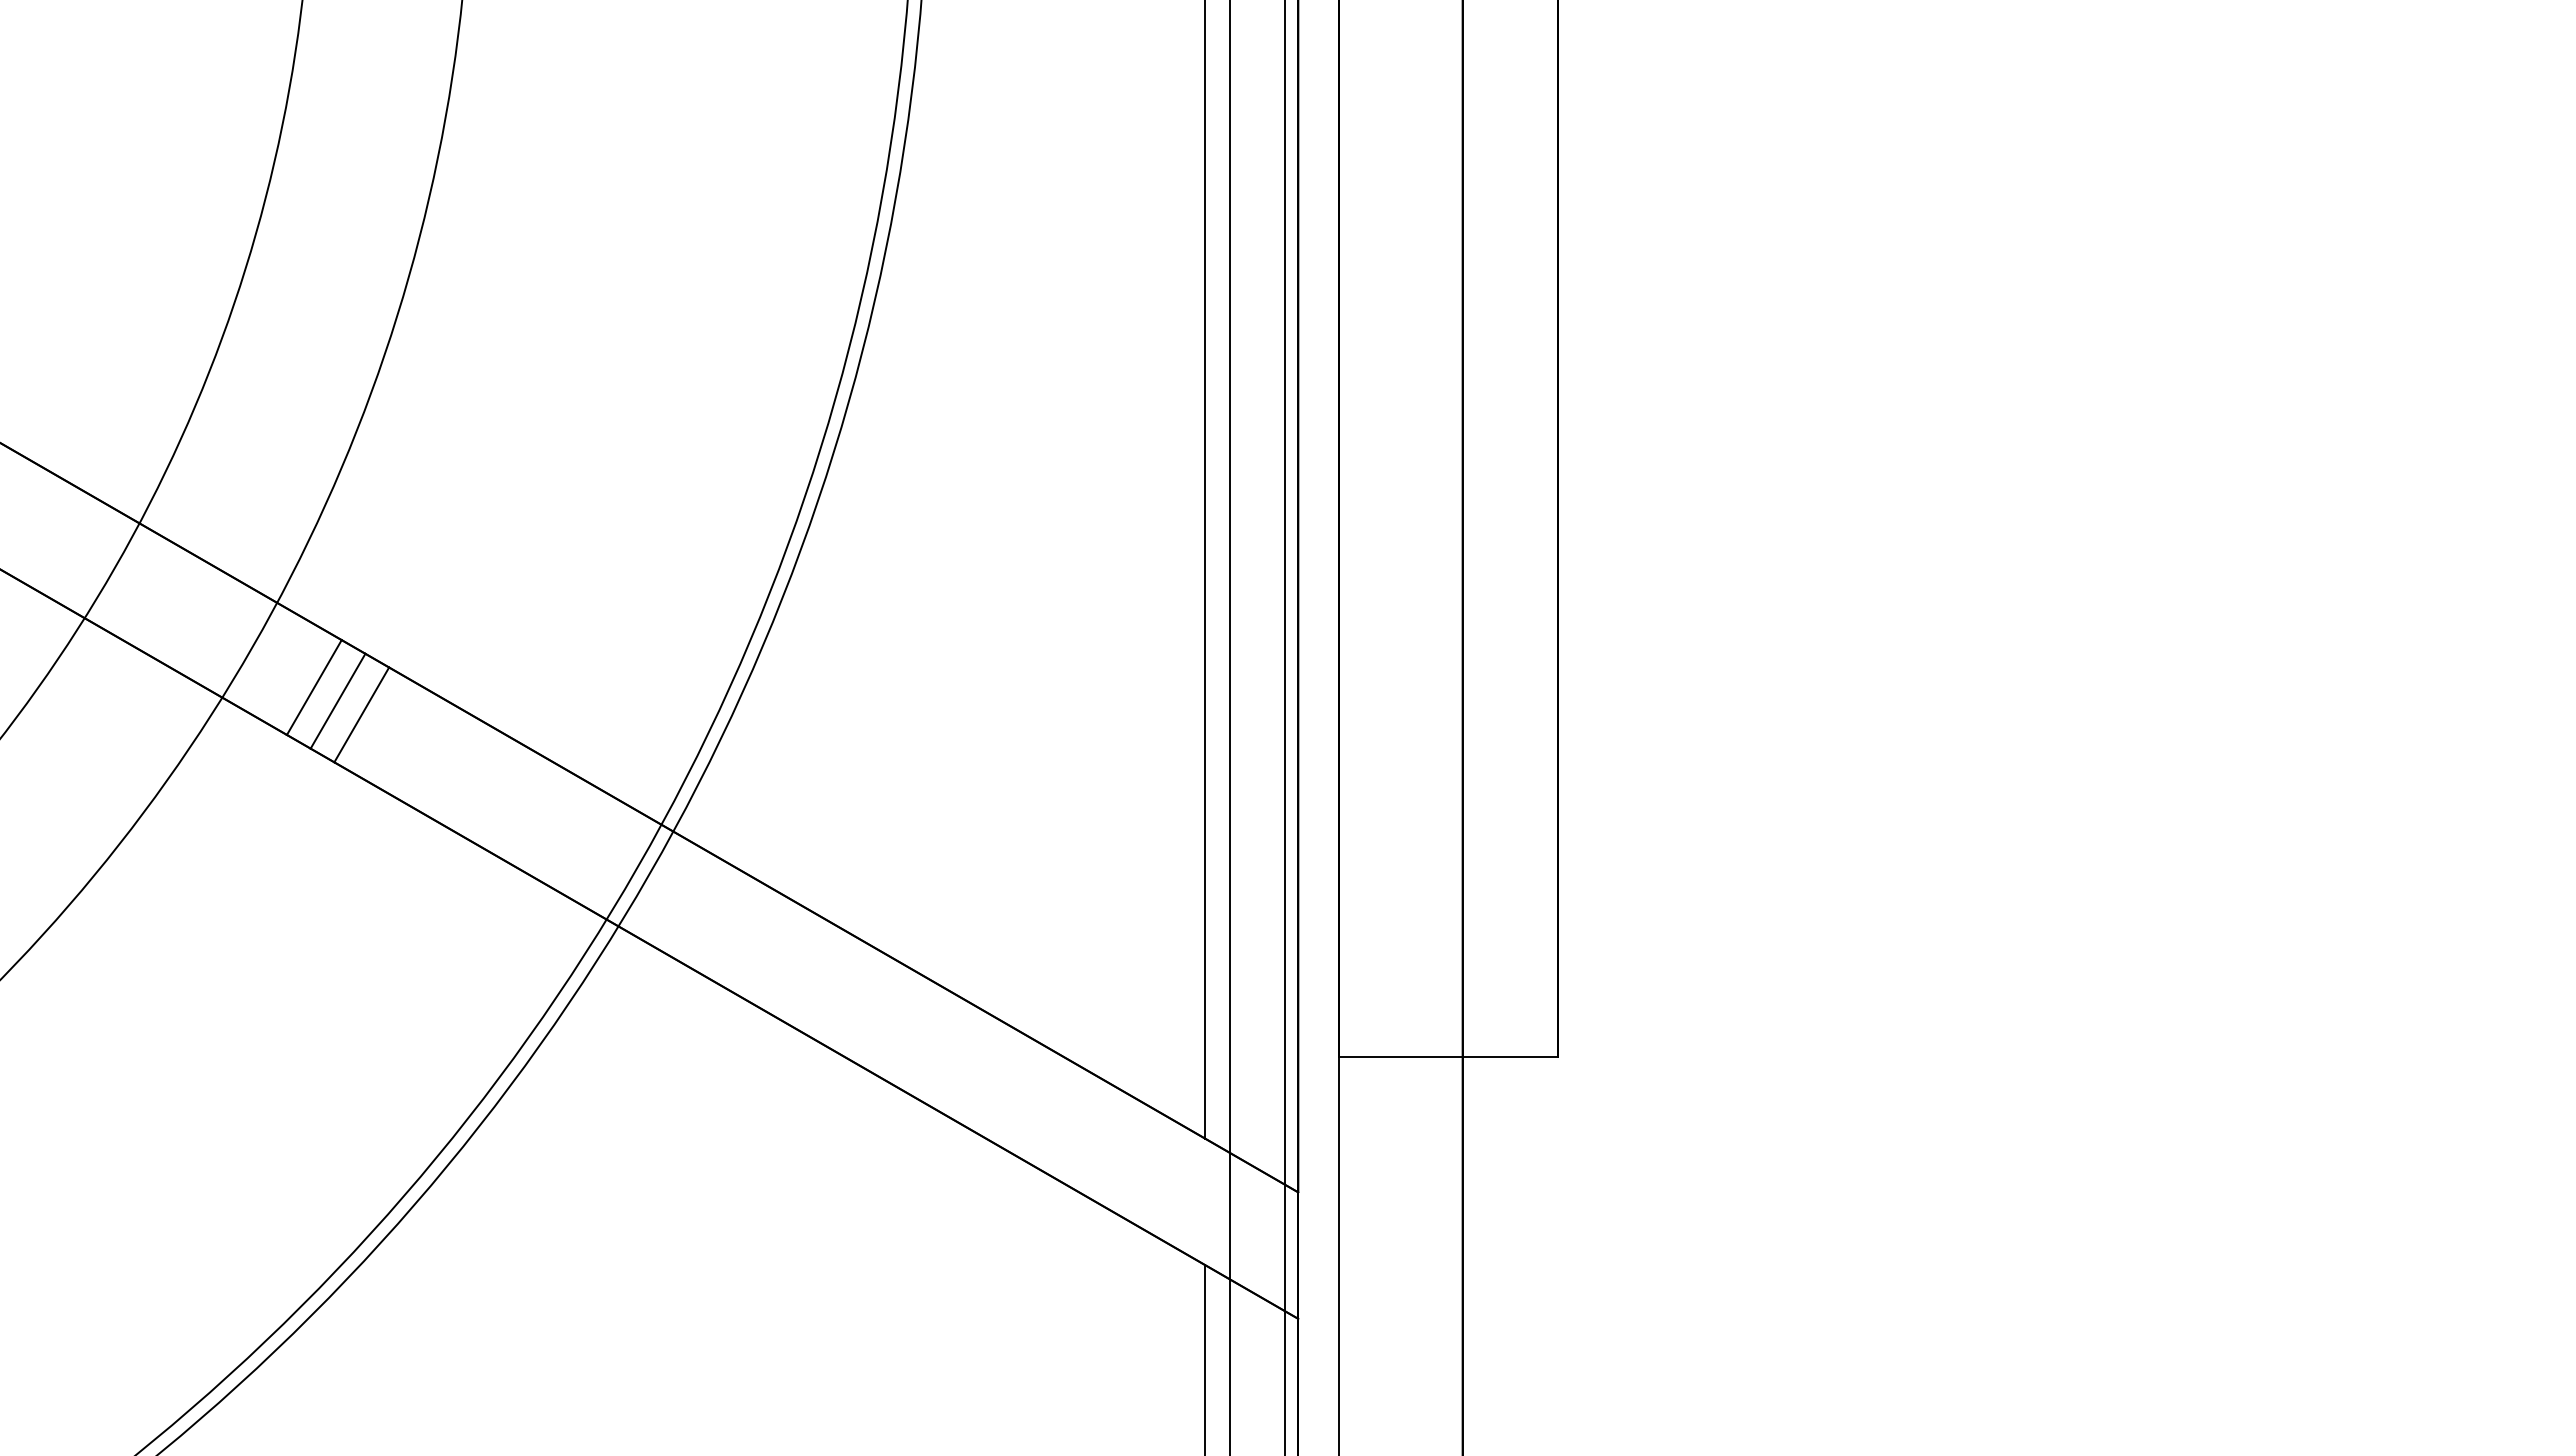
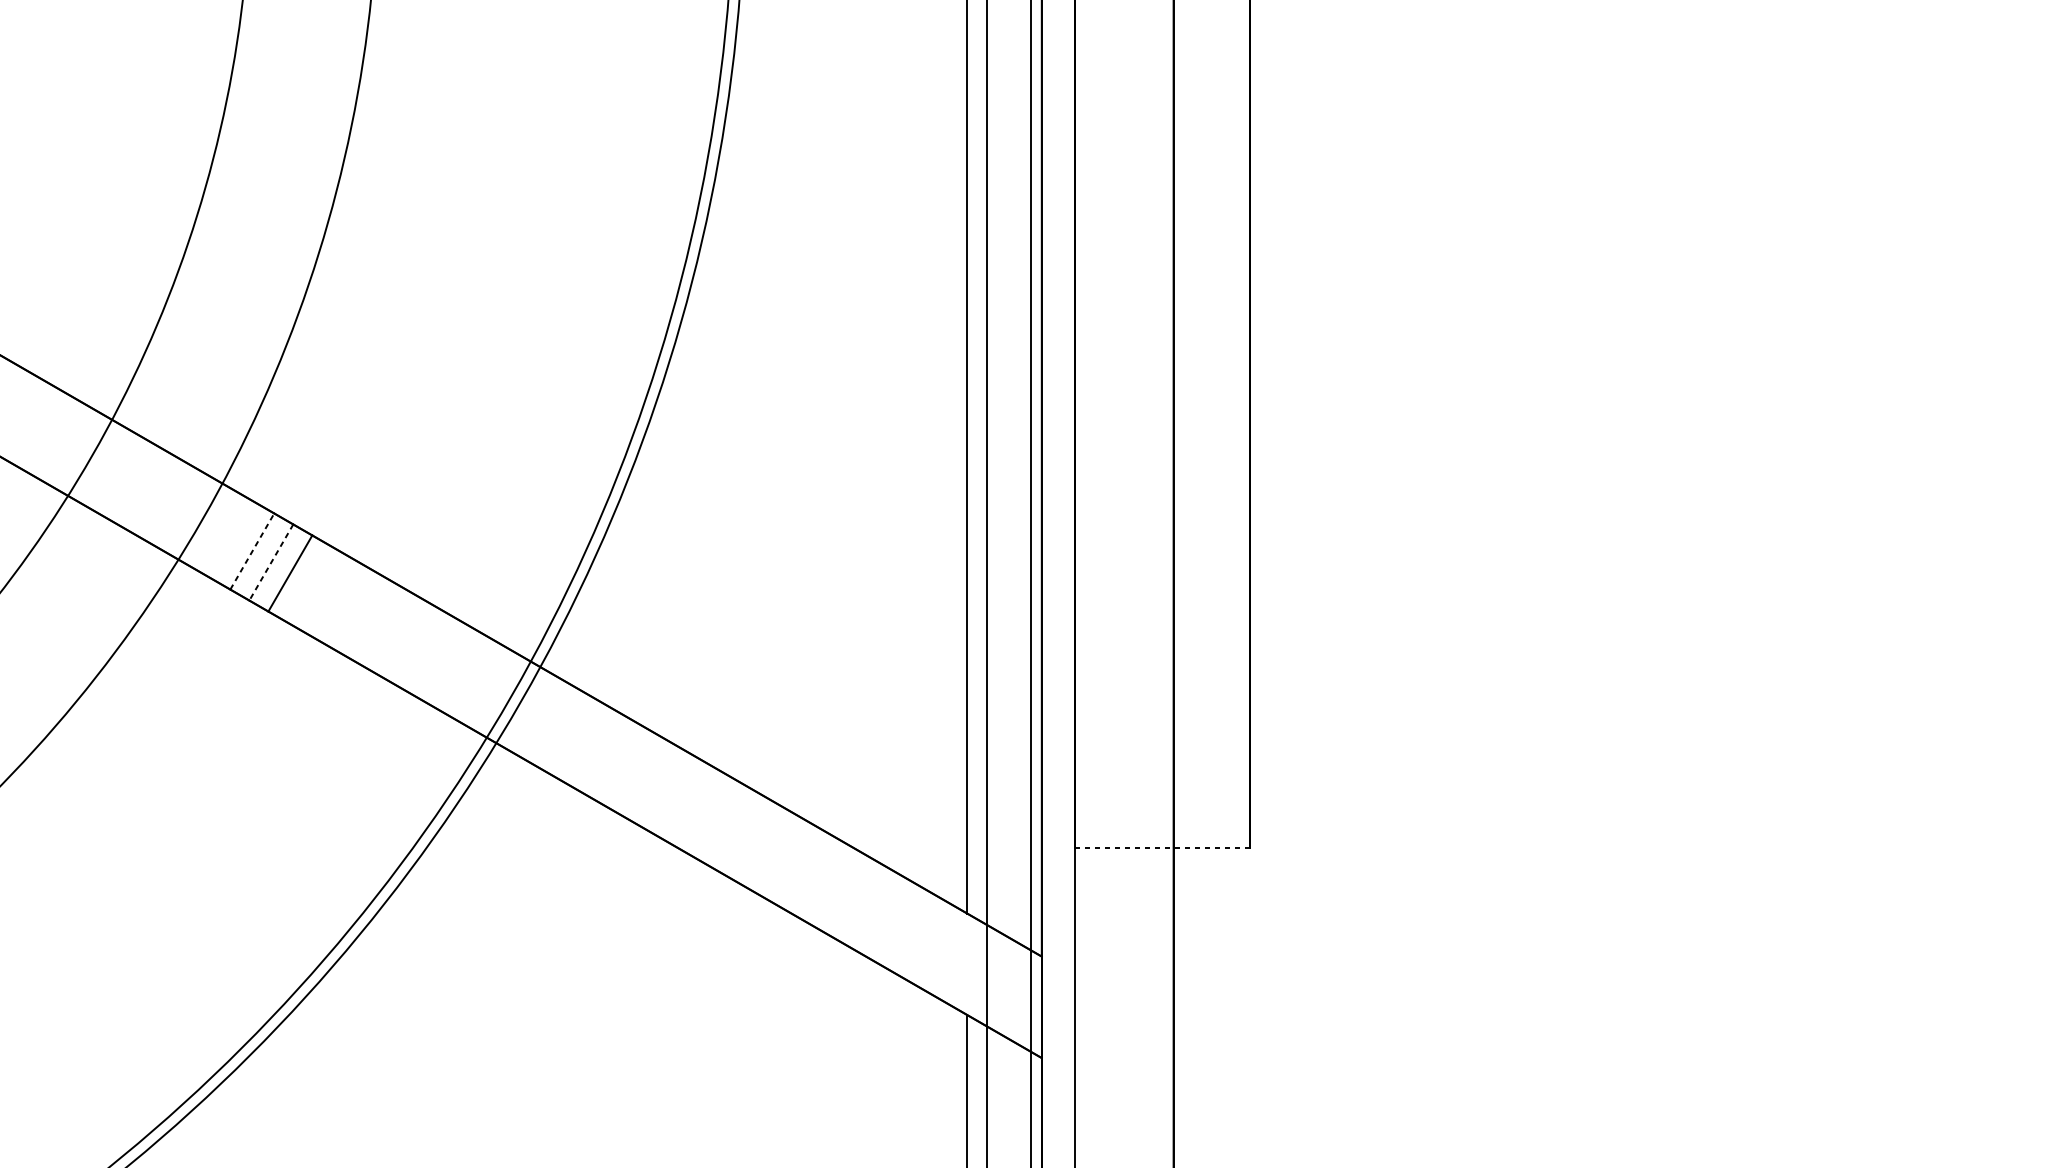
line: (314, 687) -> (252, 551), solid -> dashed
line: (338, 701) -> (271, 562), solid -> dashed
line: (1448, 1057) -> (1162, 848), solid -> dashed

